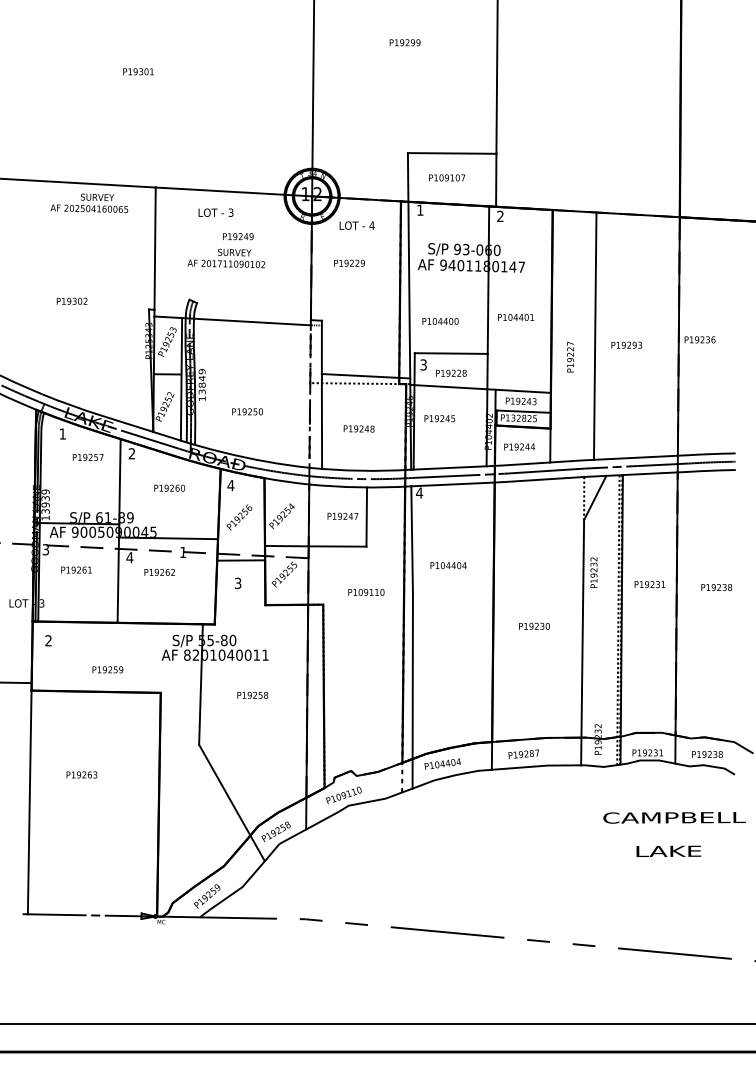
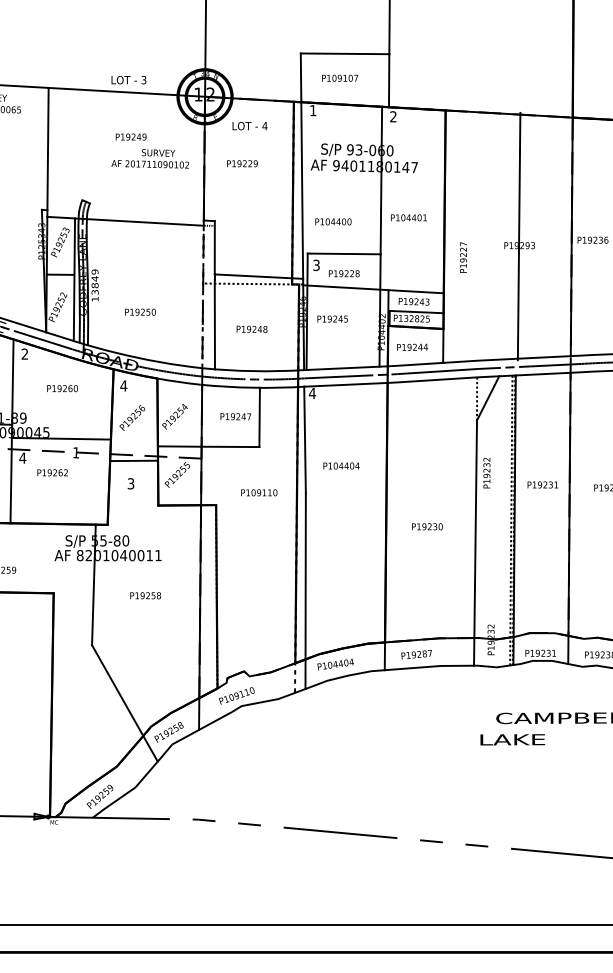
text: (215, 212) -> (128, 79), moved
text: (226, 258) -> (150, 158), moved
line: (594, 335) -> (518, 235), moved
text: (668, 850) -> (512, 738), moved

